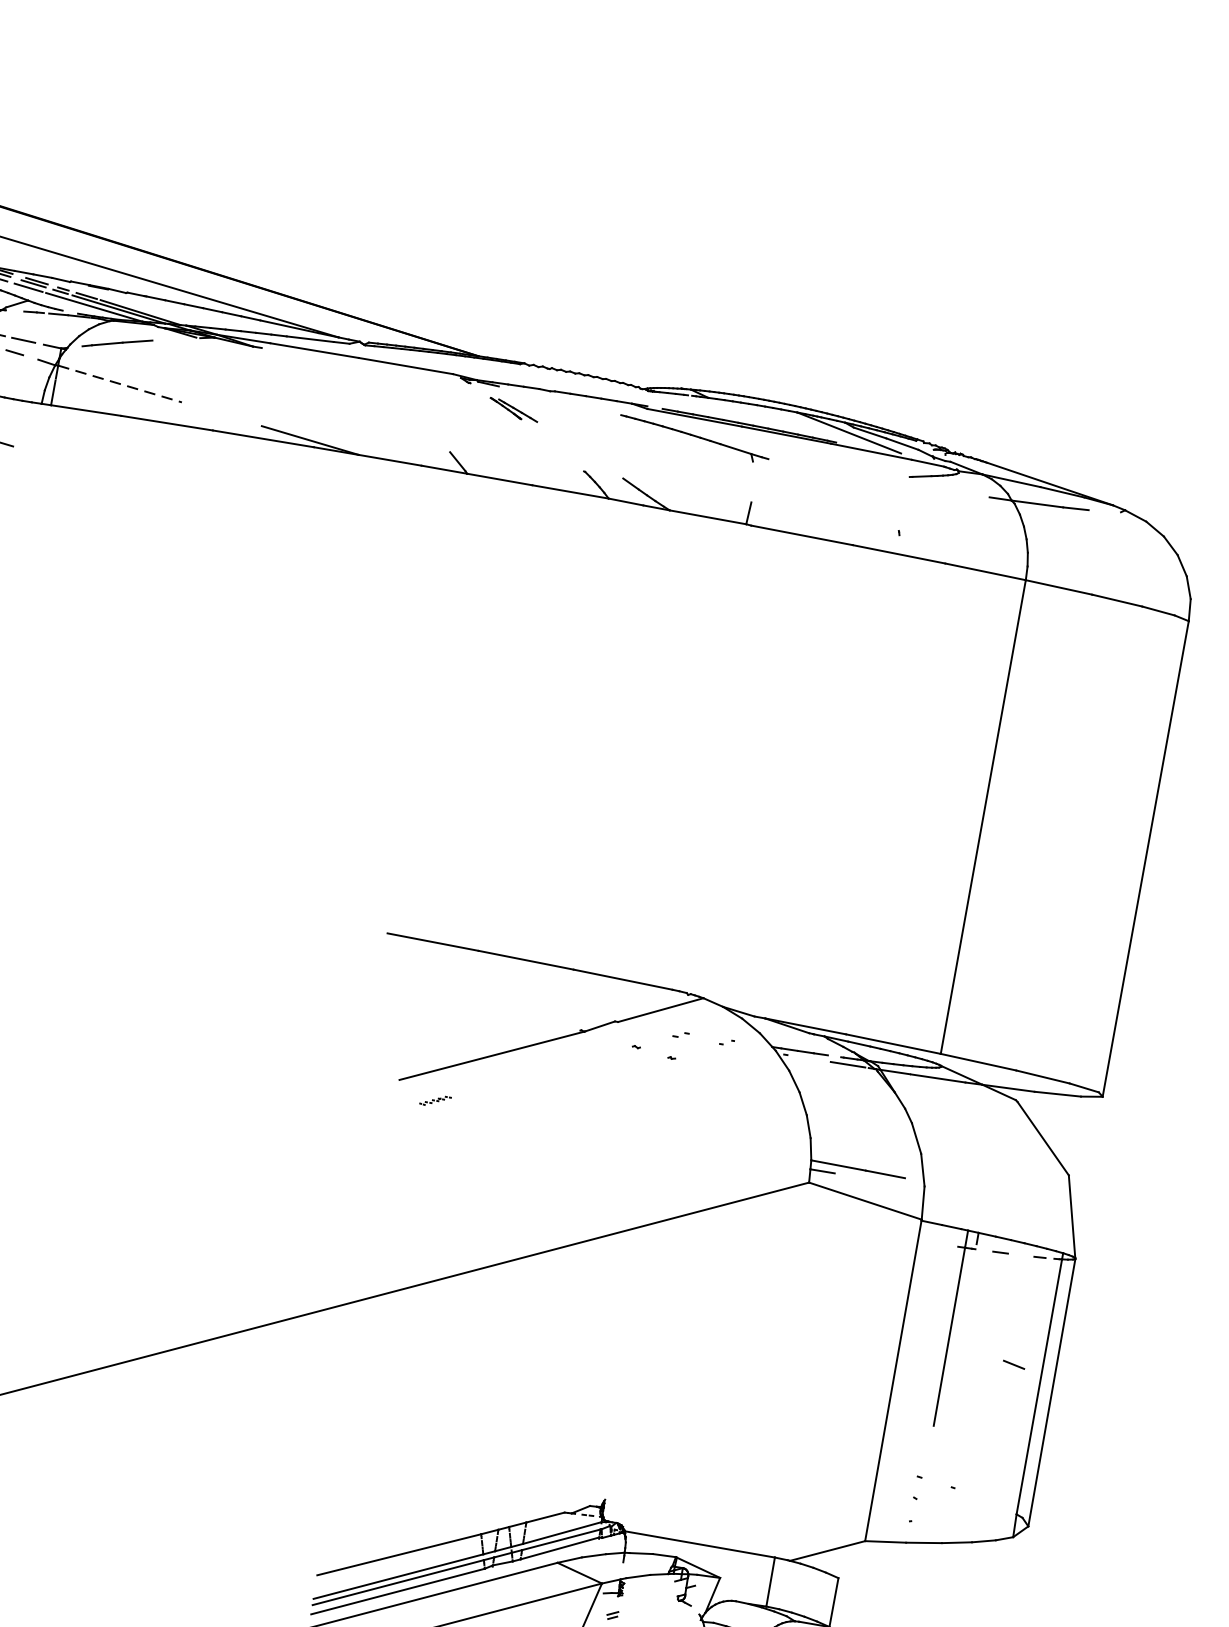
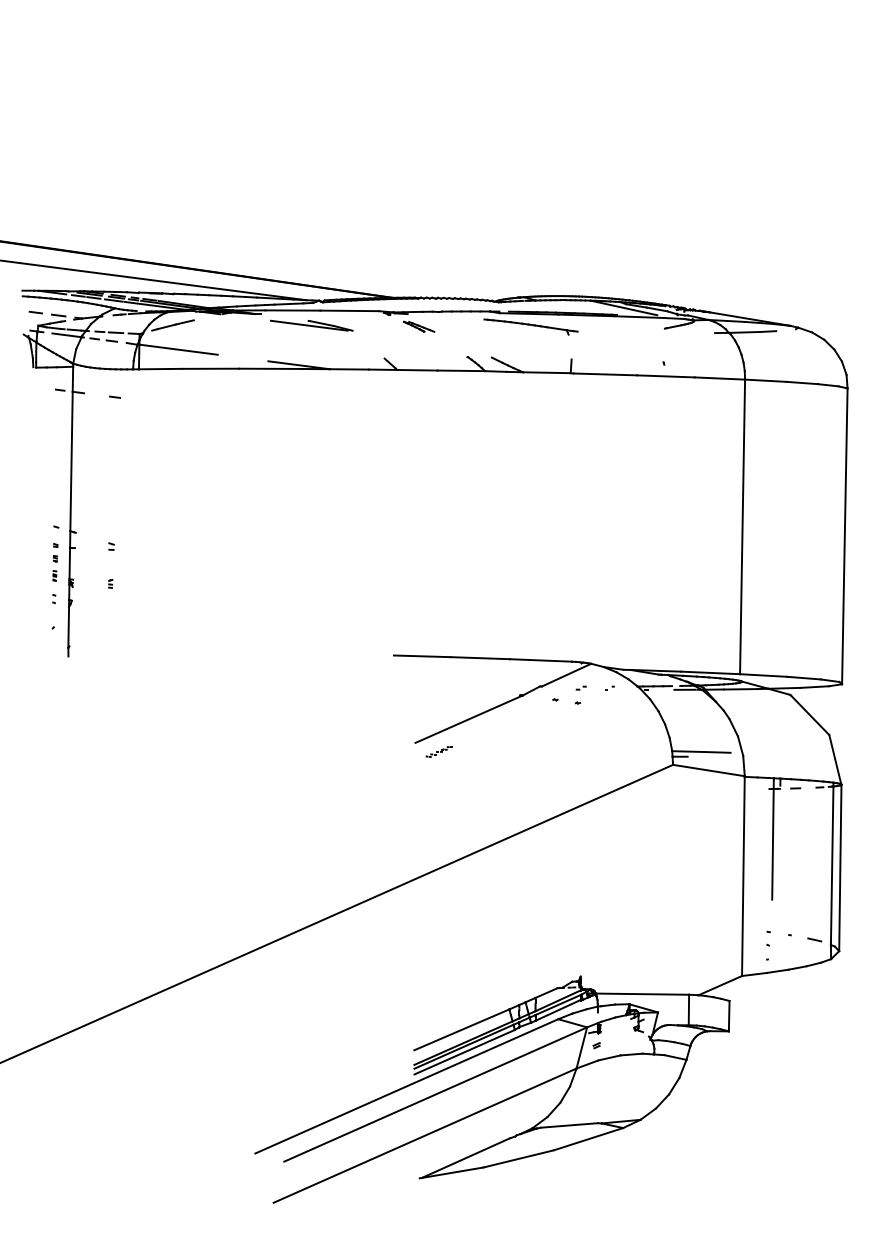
part: (340, 379) -> (311, 325), added
line: (120, 383) -> (178, 349), dashed -> solid
part: (434, 1099) -> (438, 751), size x1.43
line: (1013, 1364) -> (814, 939), moved

